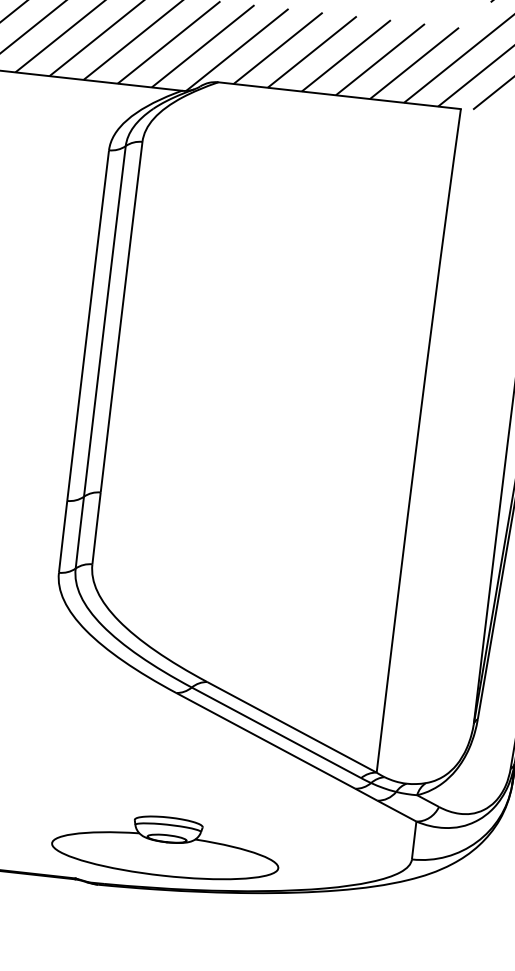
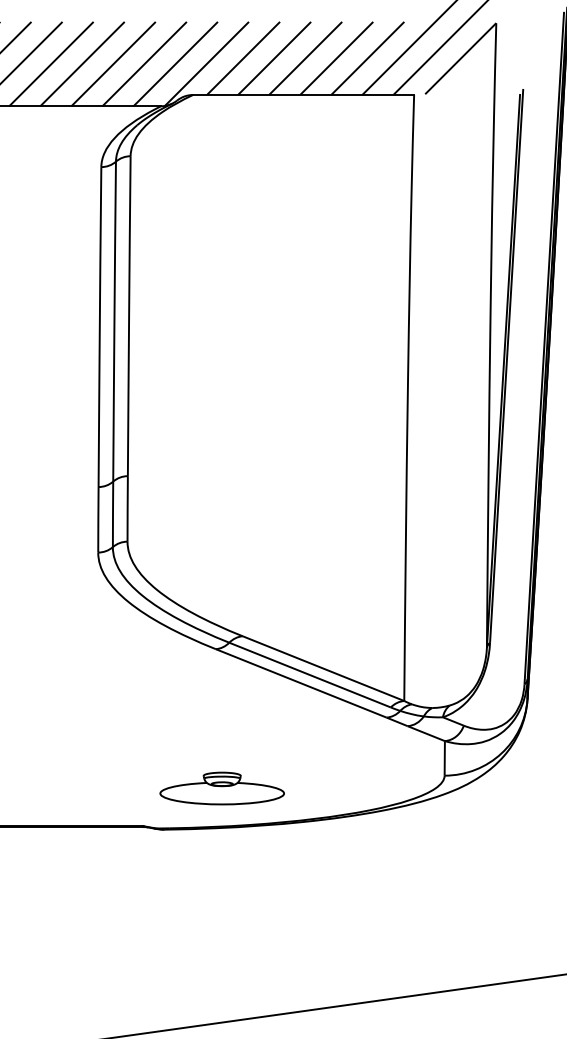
part: (166, 846) -> (222, 788), size x0.6

